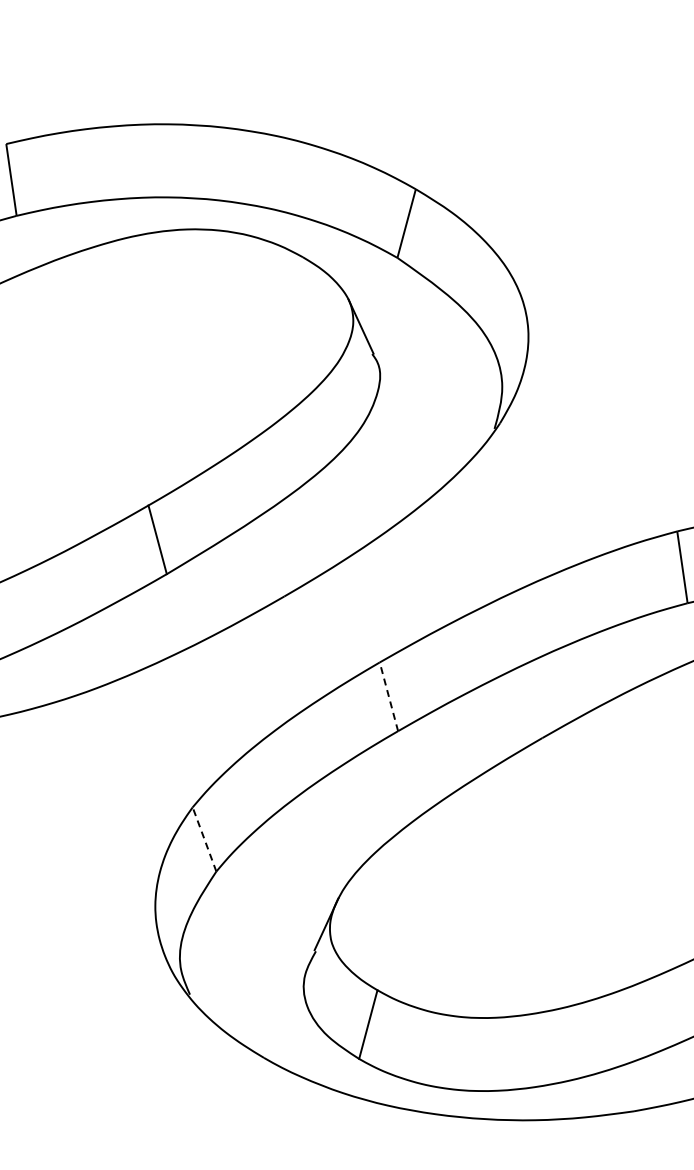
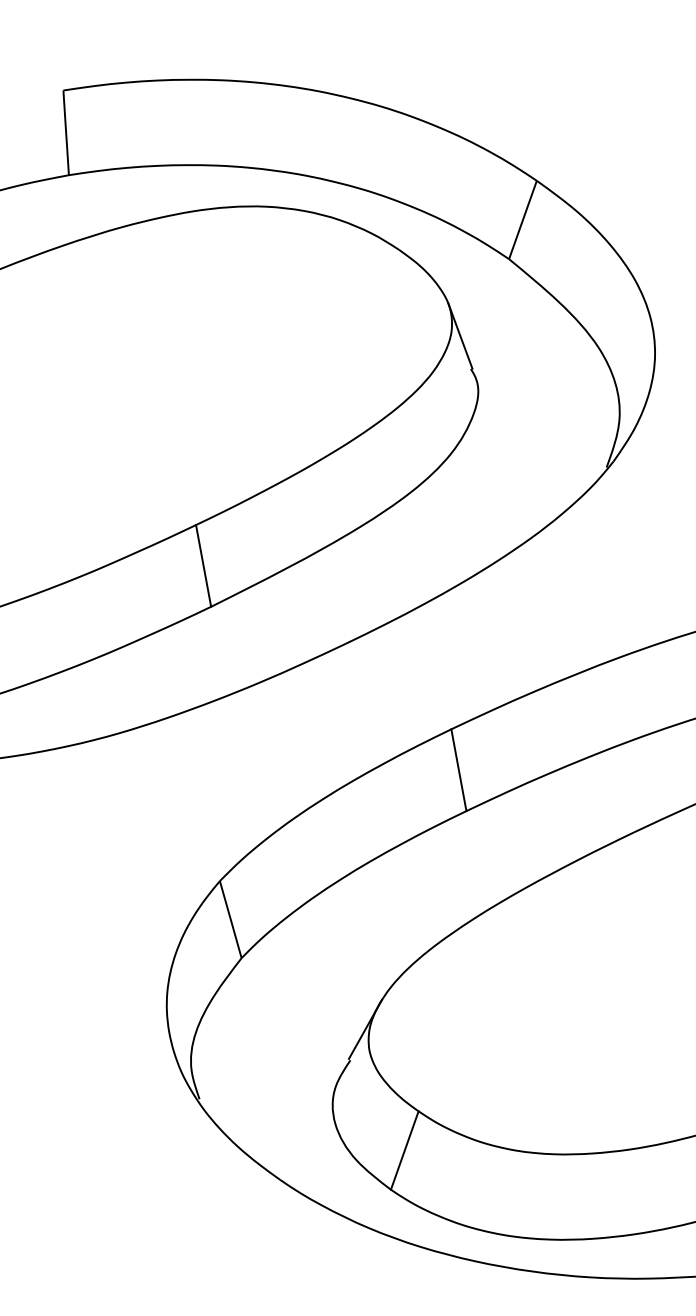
line: (388, 696) -> (458, 769), dashed -> solid
line: (204, 839) -> (230, 919), dashed -> solid

